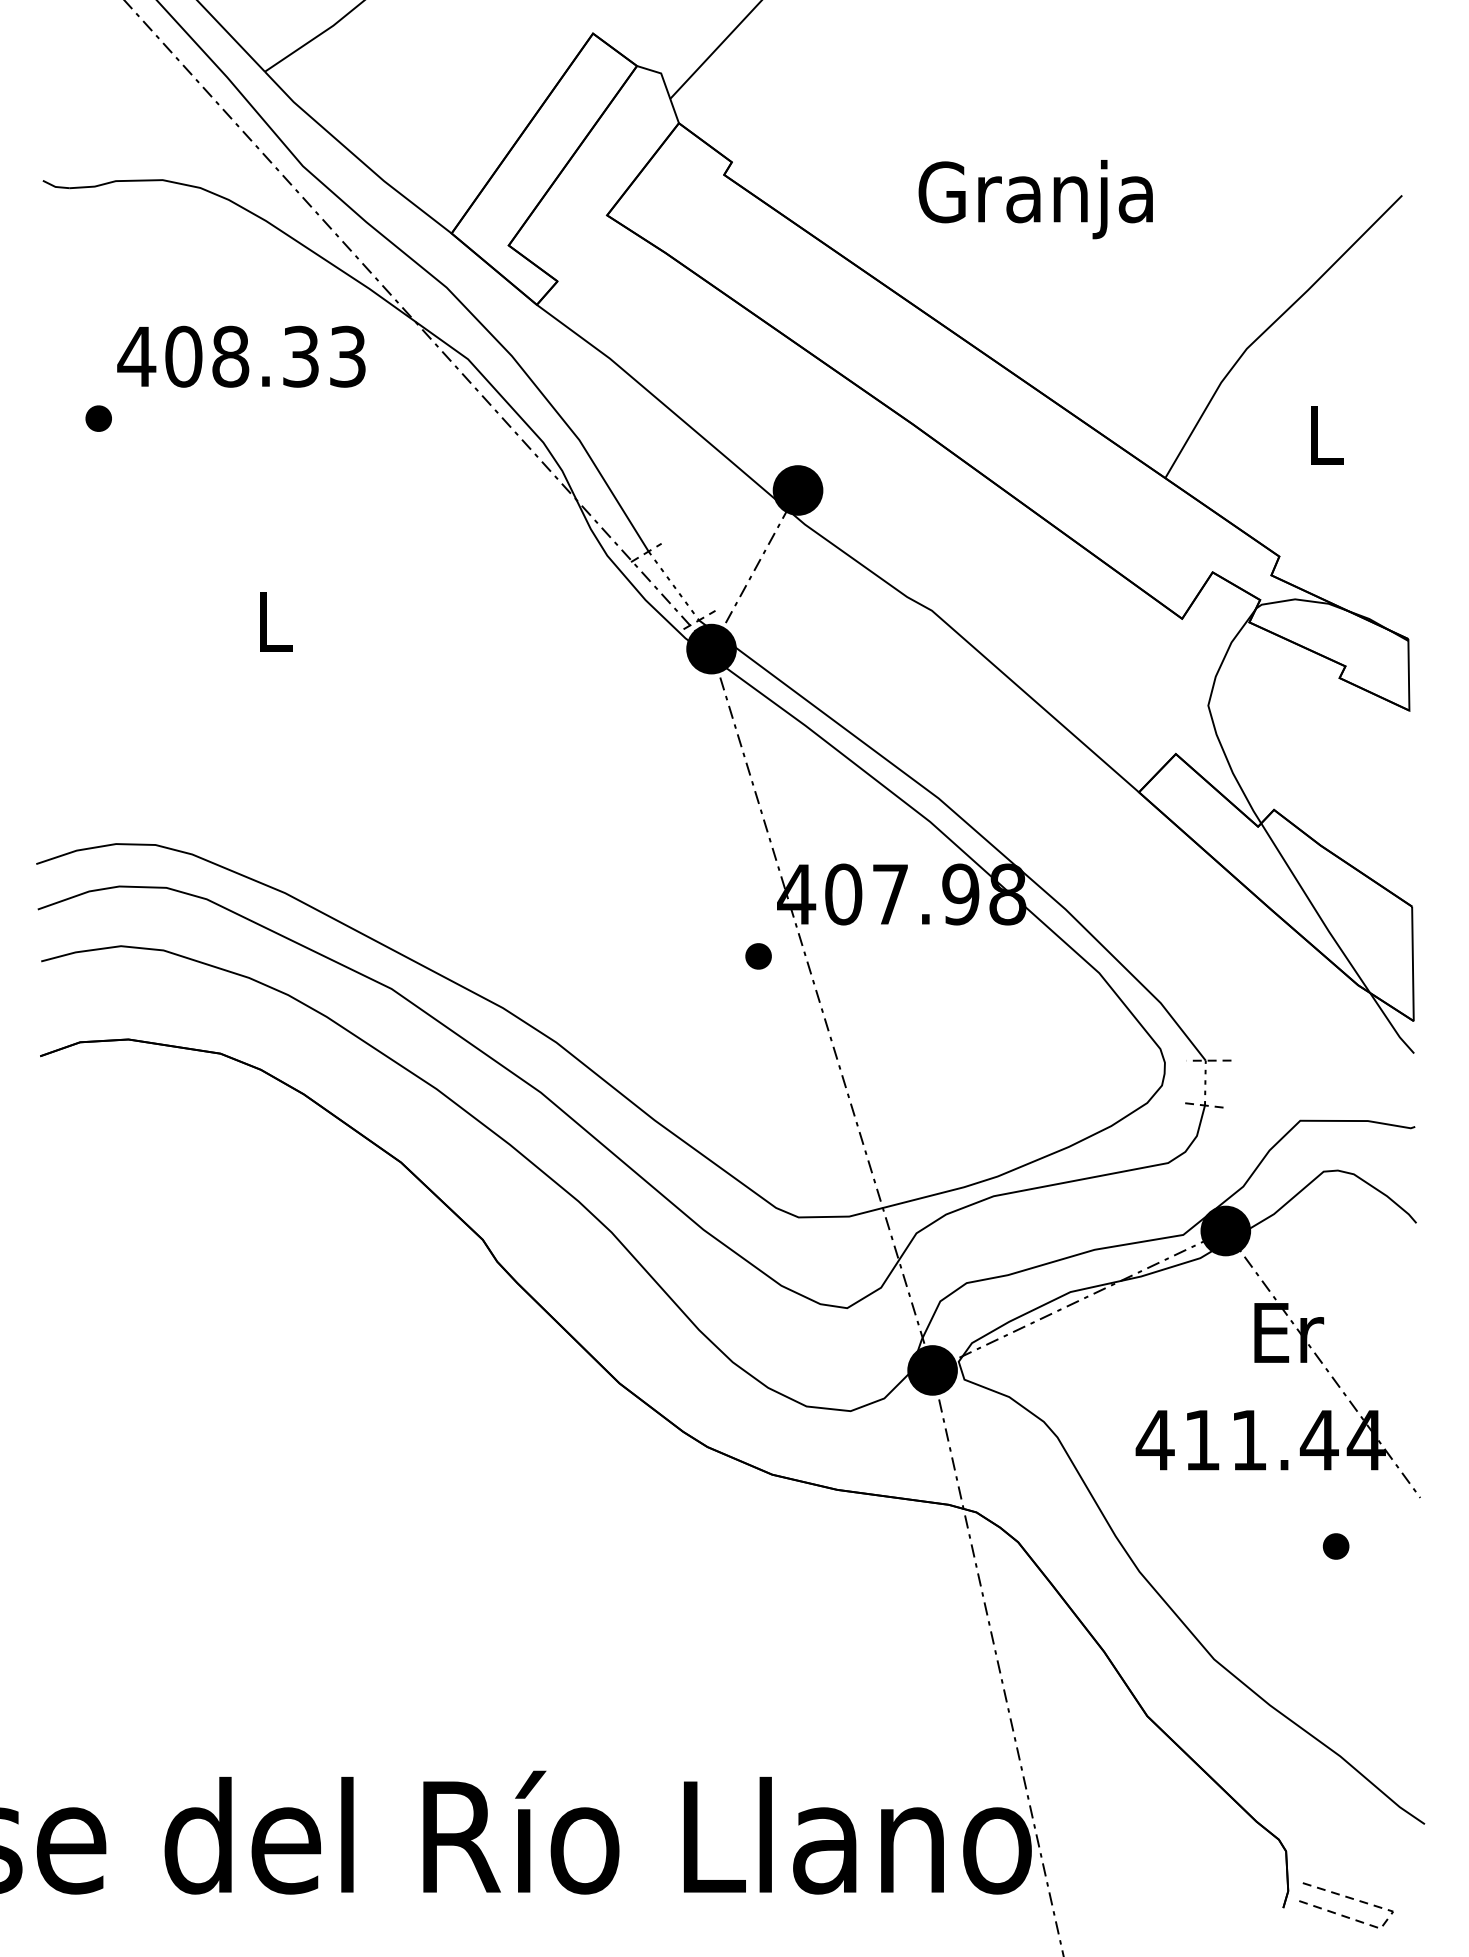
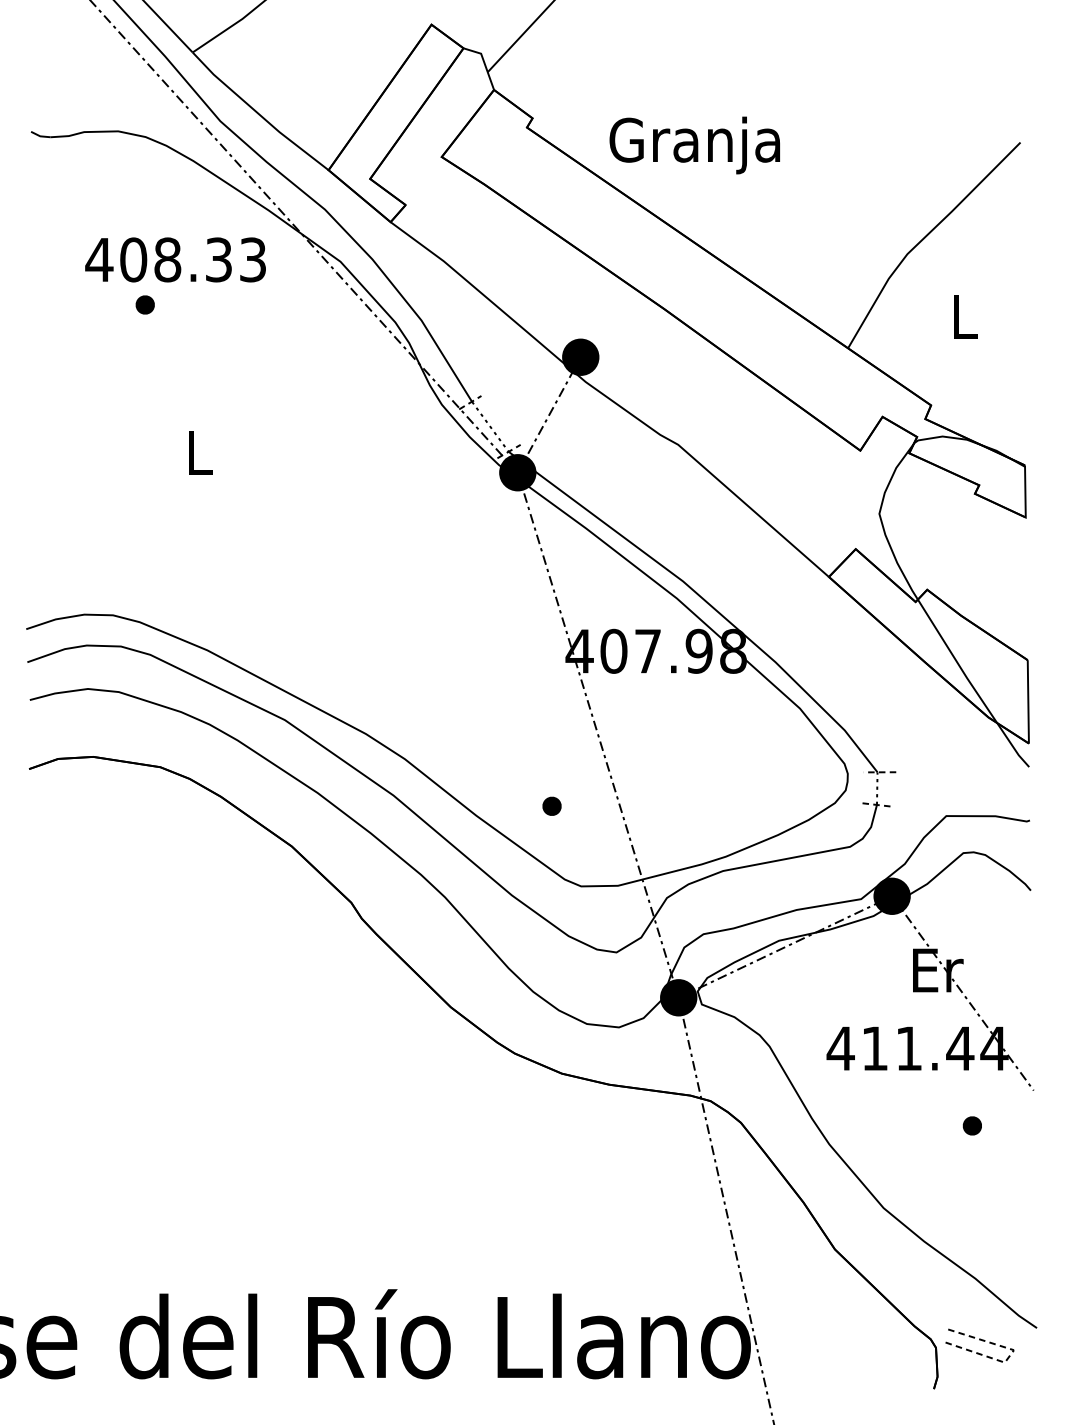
text: (1035, 199) -> (694, 145), moved
part: (98, 418) -> (145, 304), moved
part: (758, 956) -> (551, 806), moved
line: (1347, 1898) -> (980, 1340), moved

